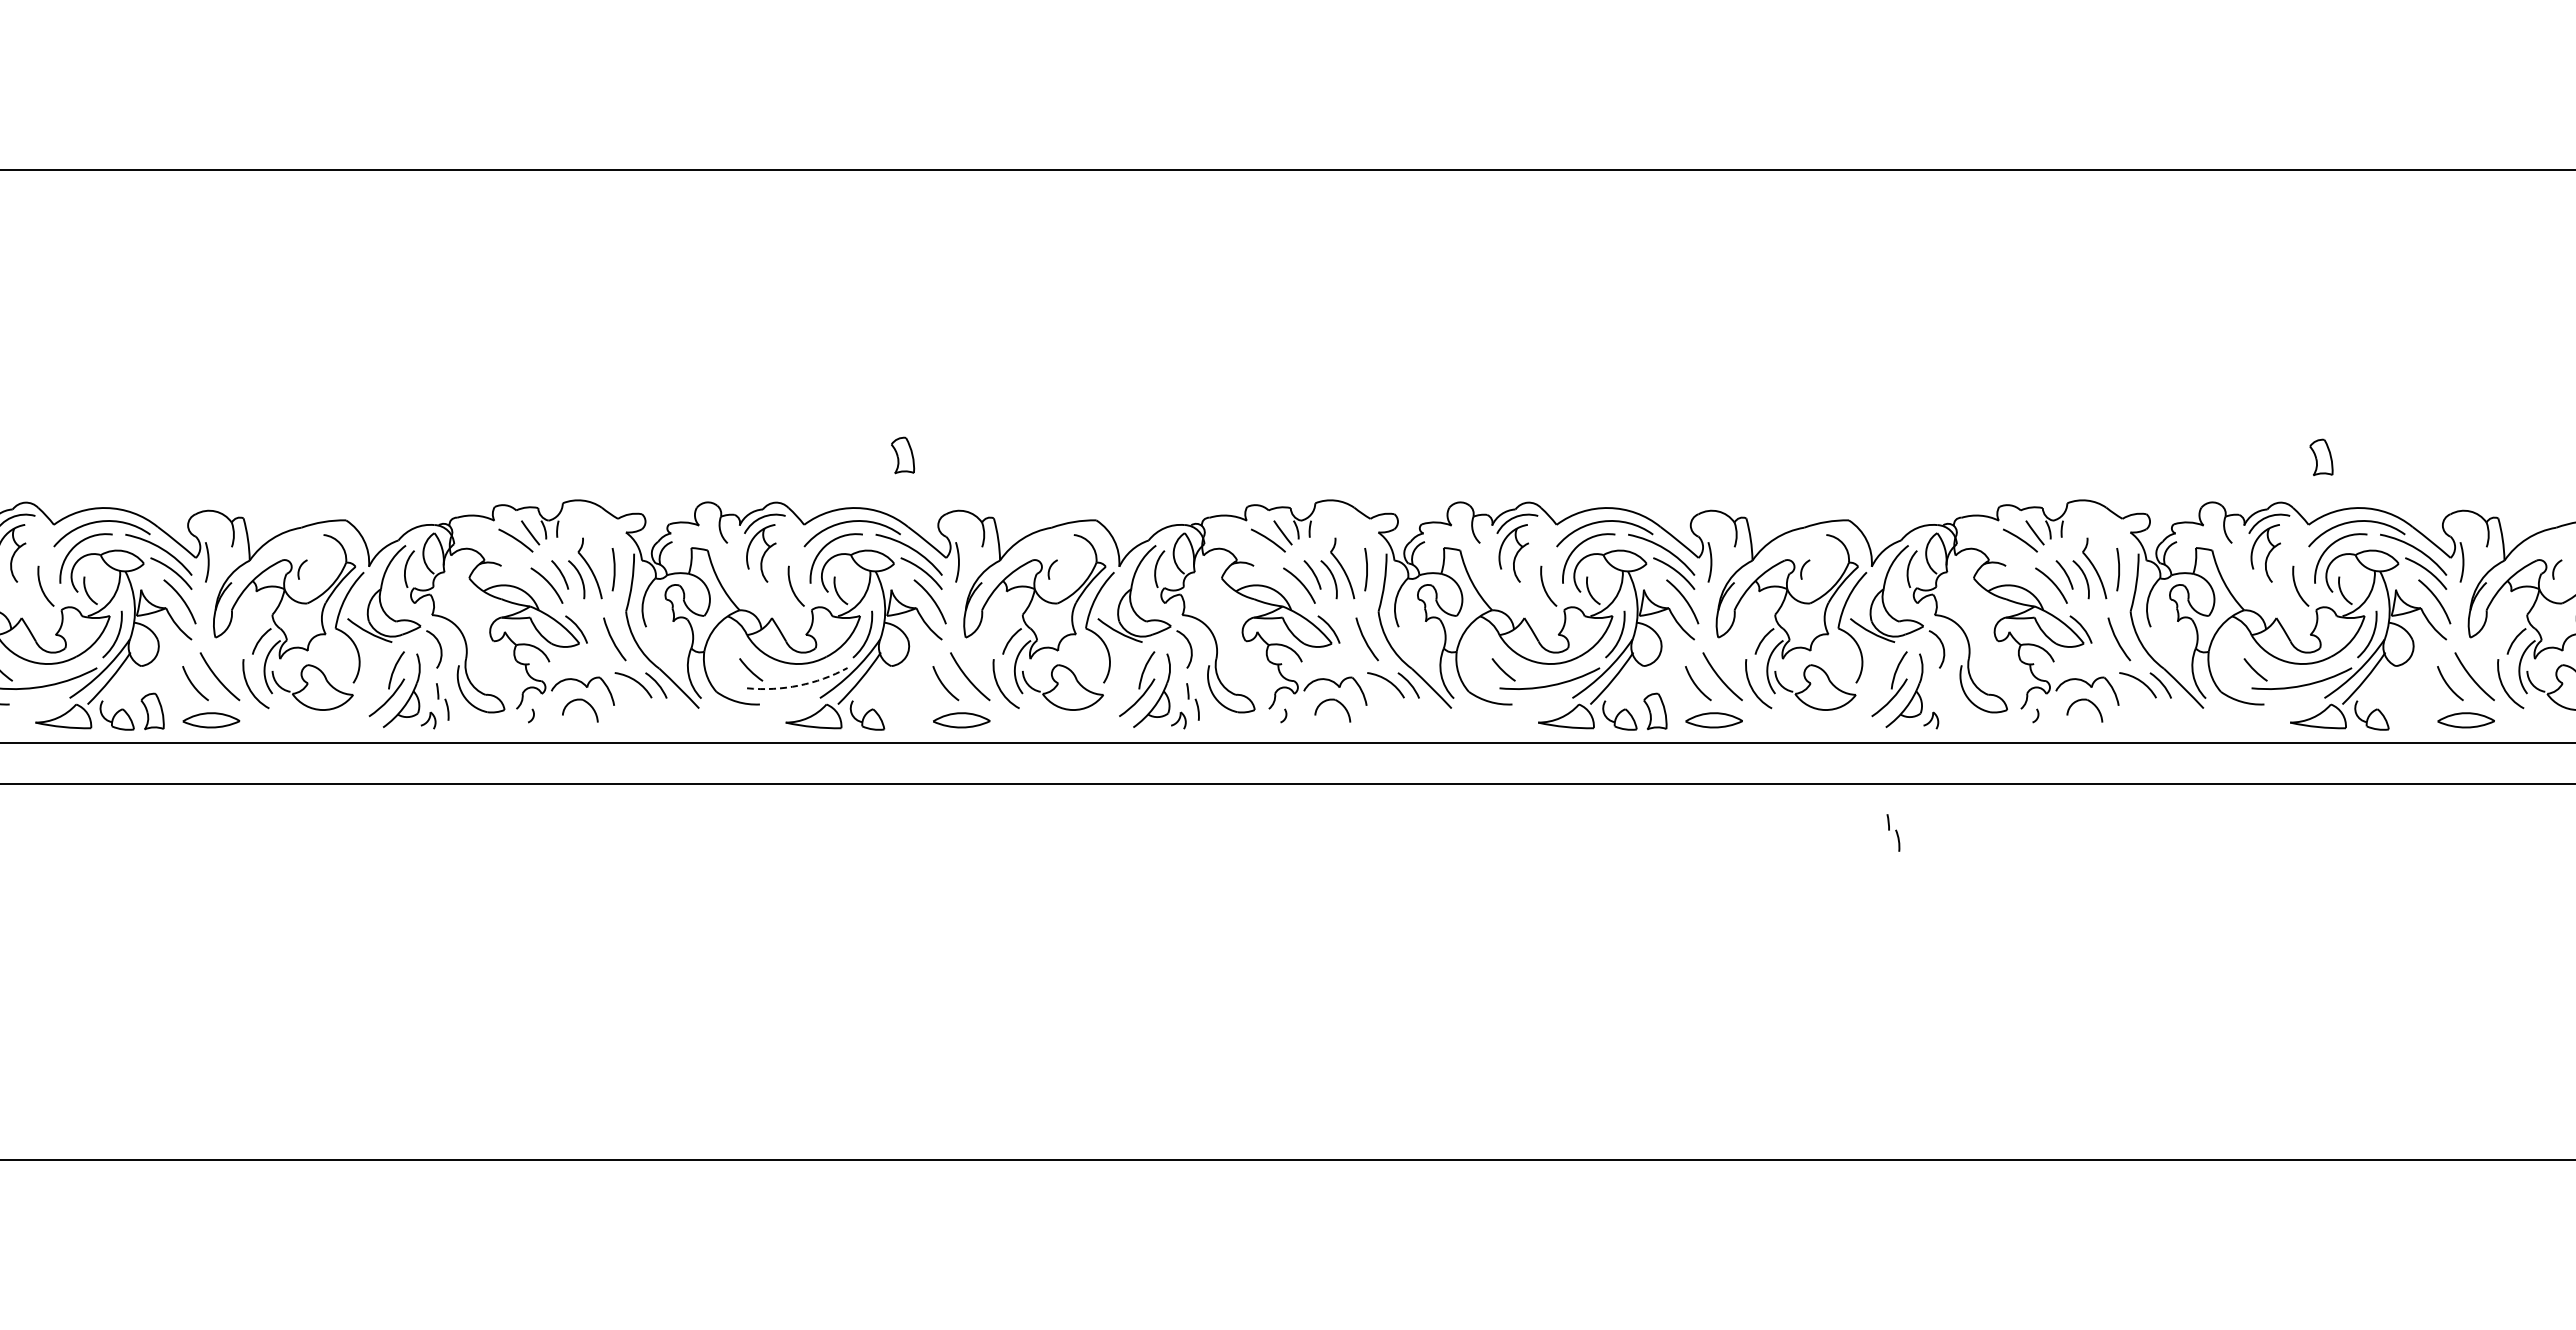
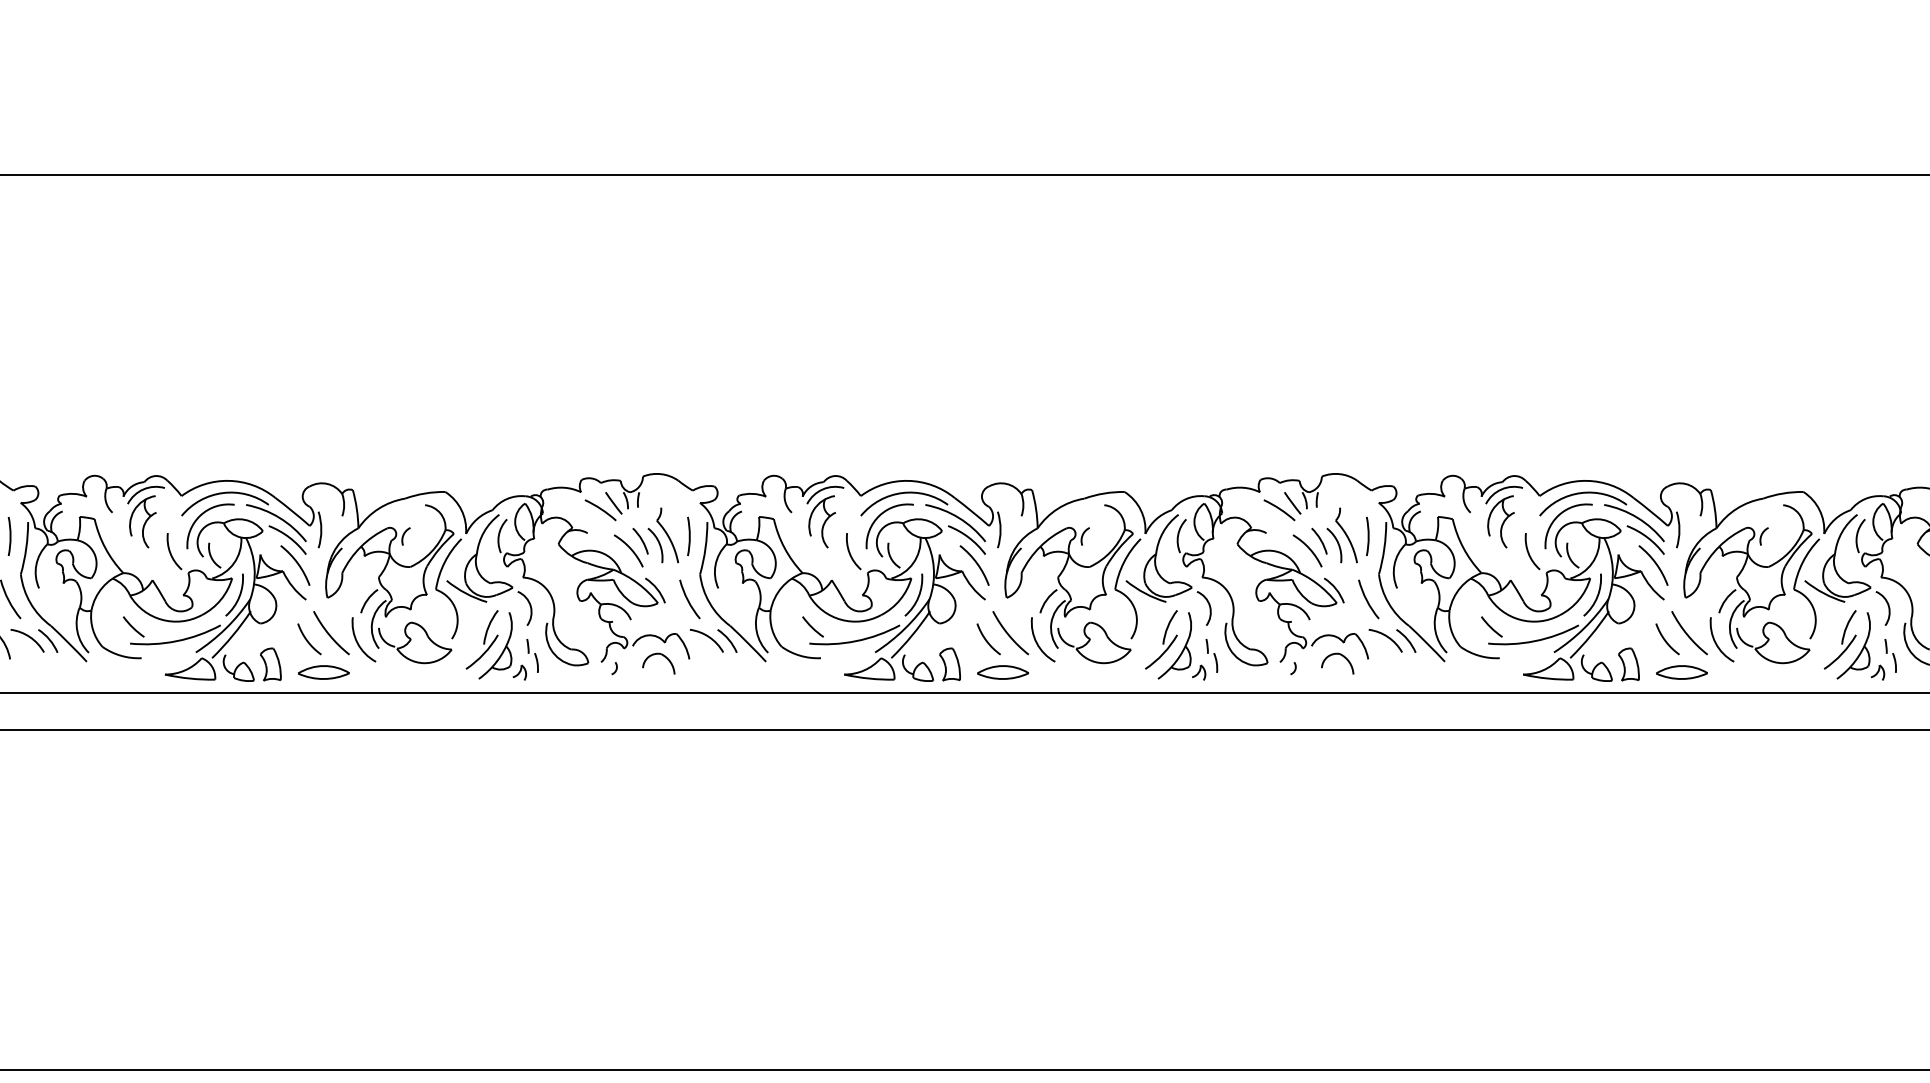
part: (903, 455) -> (271, 664), moved
part: (2321, 456) -> (1628, 663), moved
arc: (798, 685) -> (176, 641), dashed -> solid
part: (1893, 832) -> (1211, 655), moved

